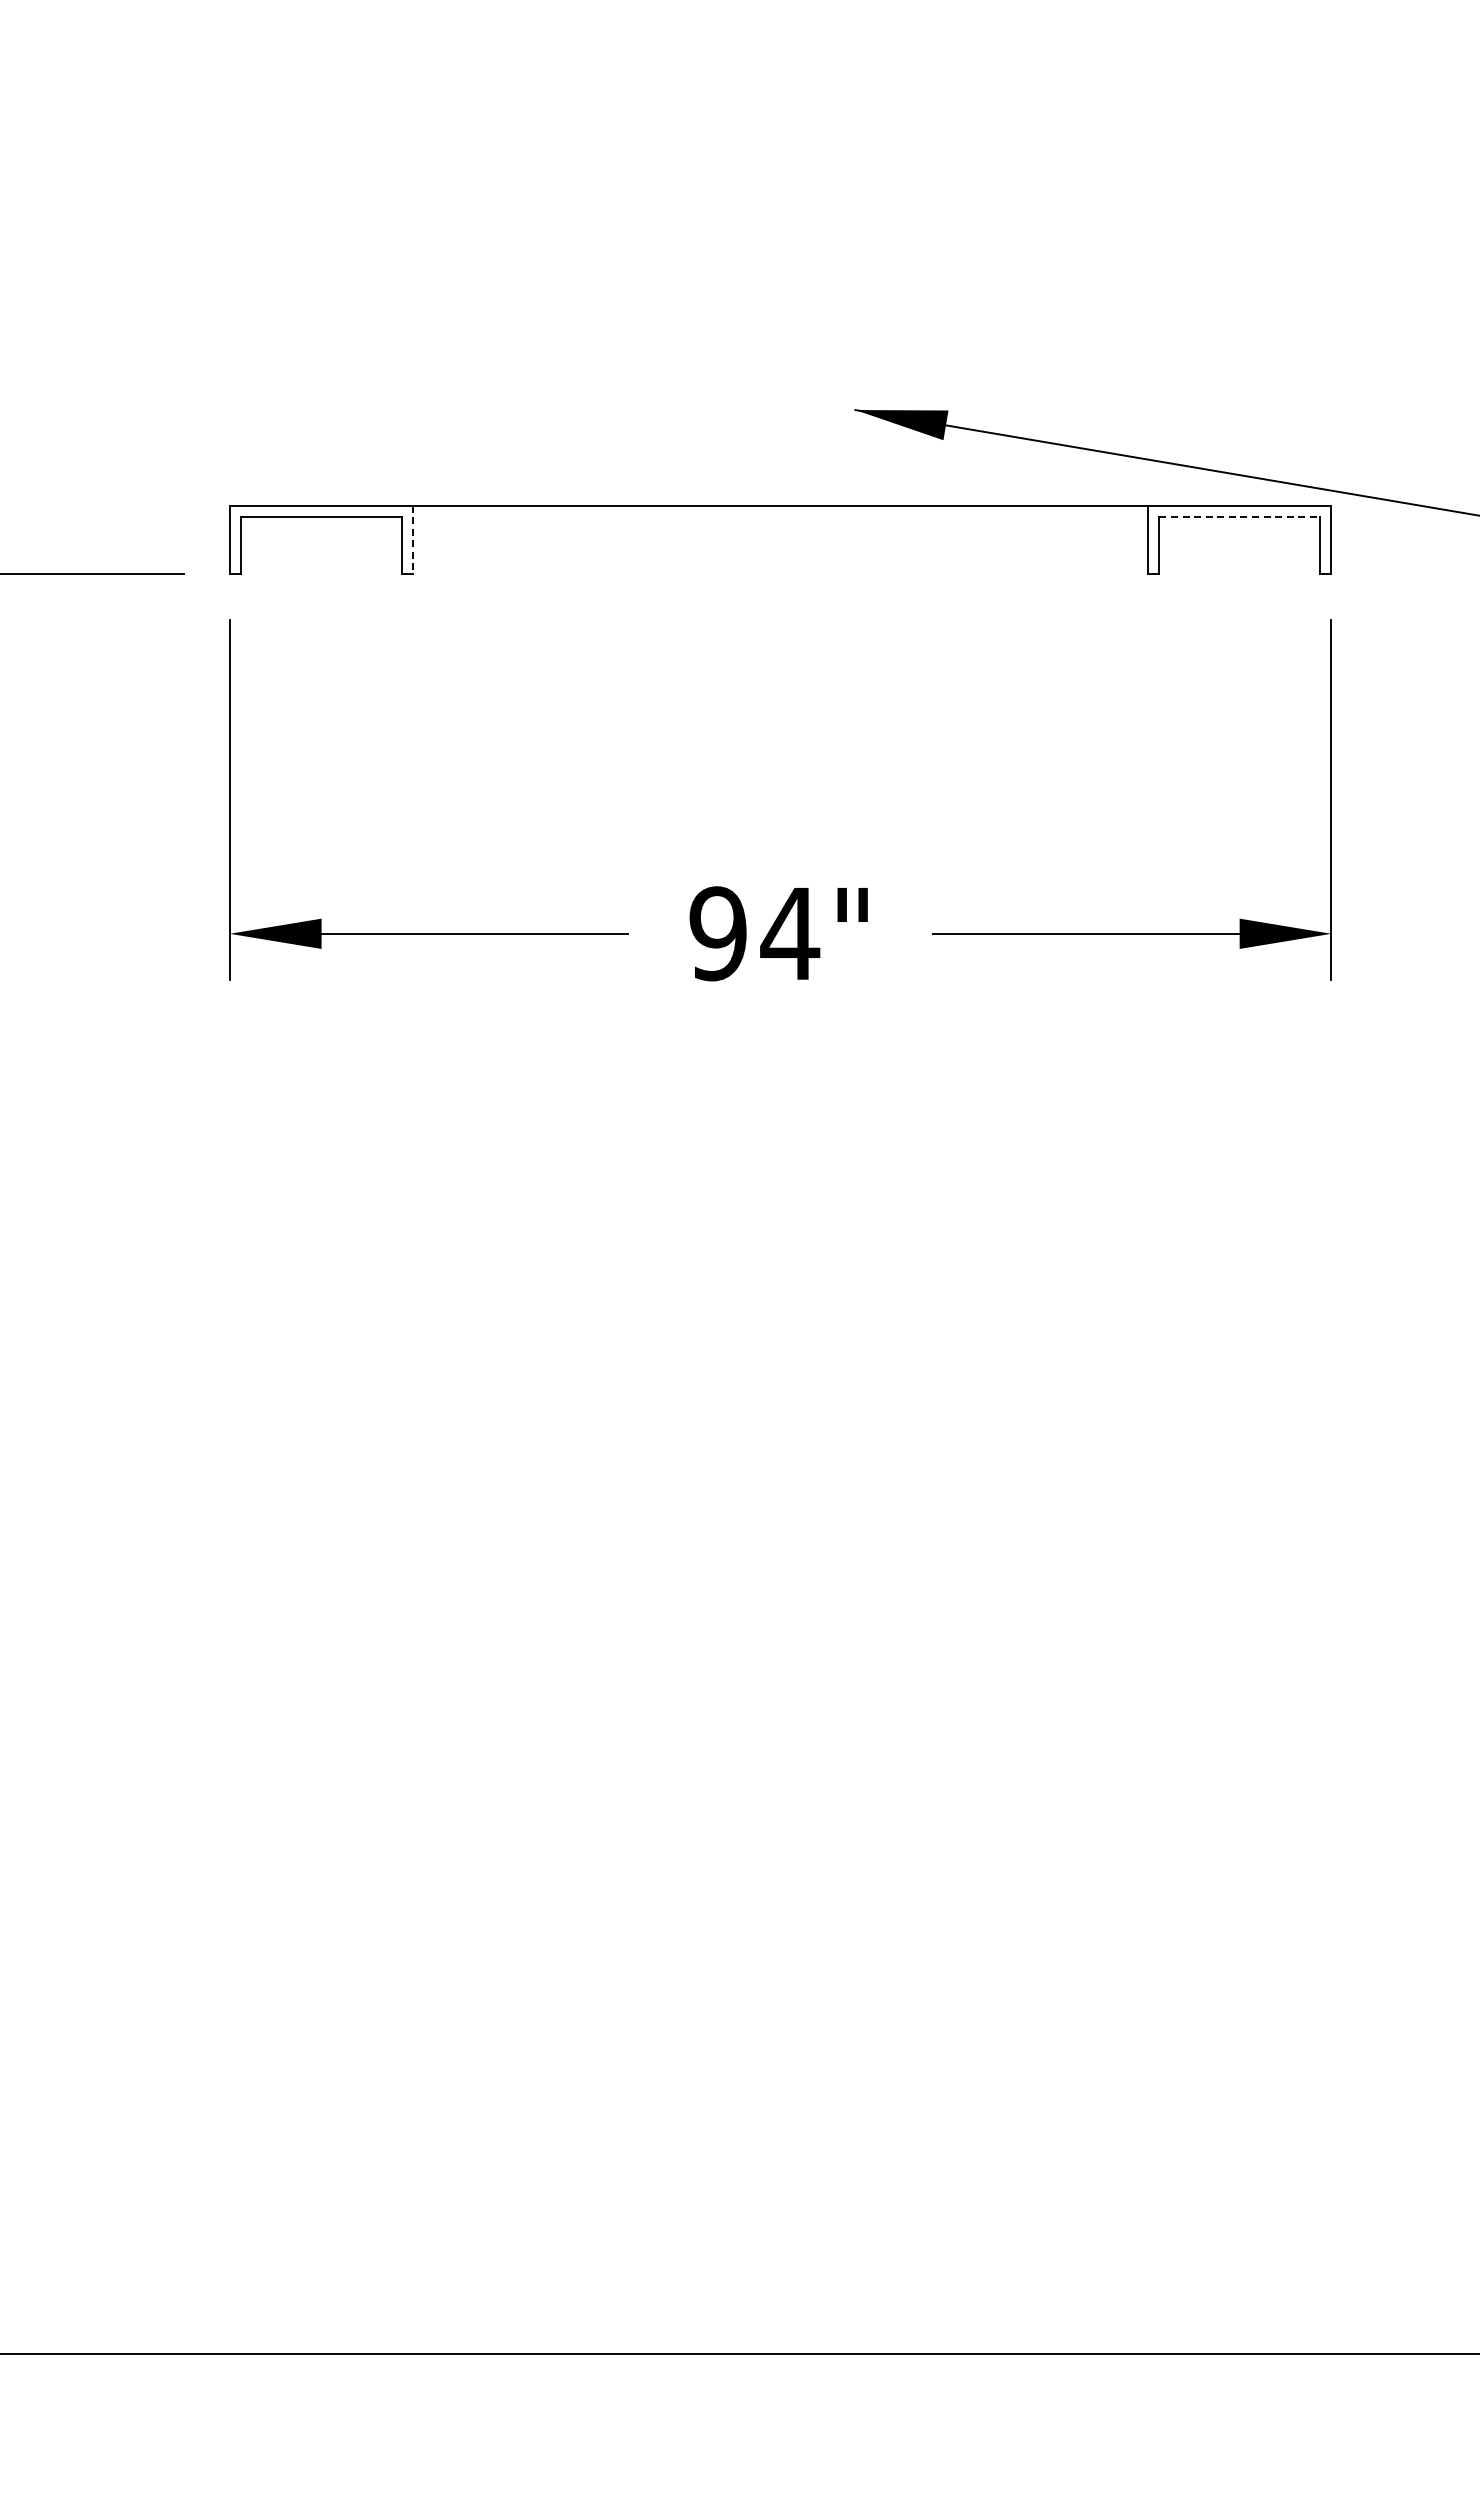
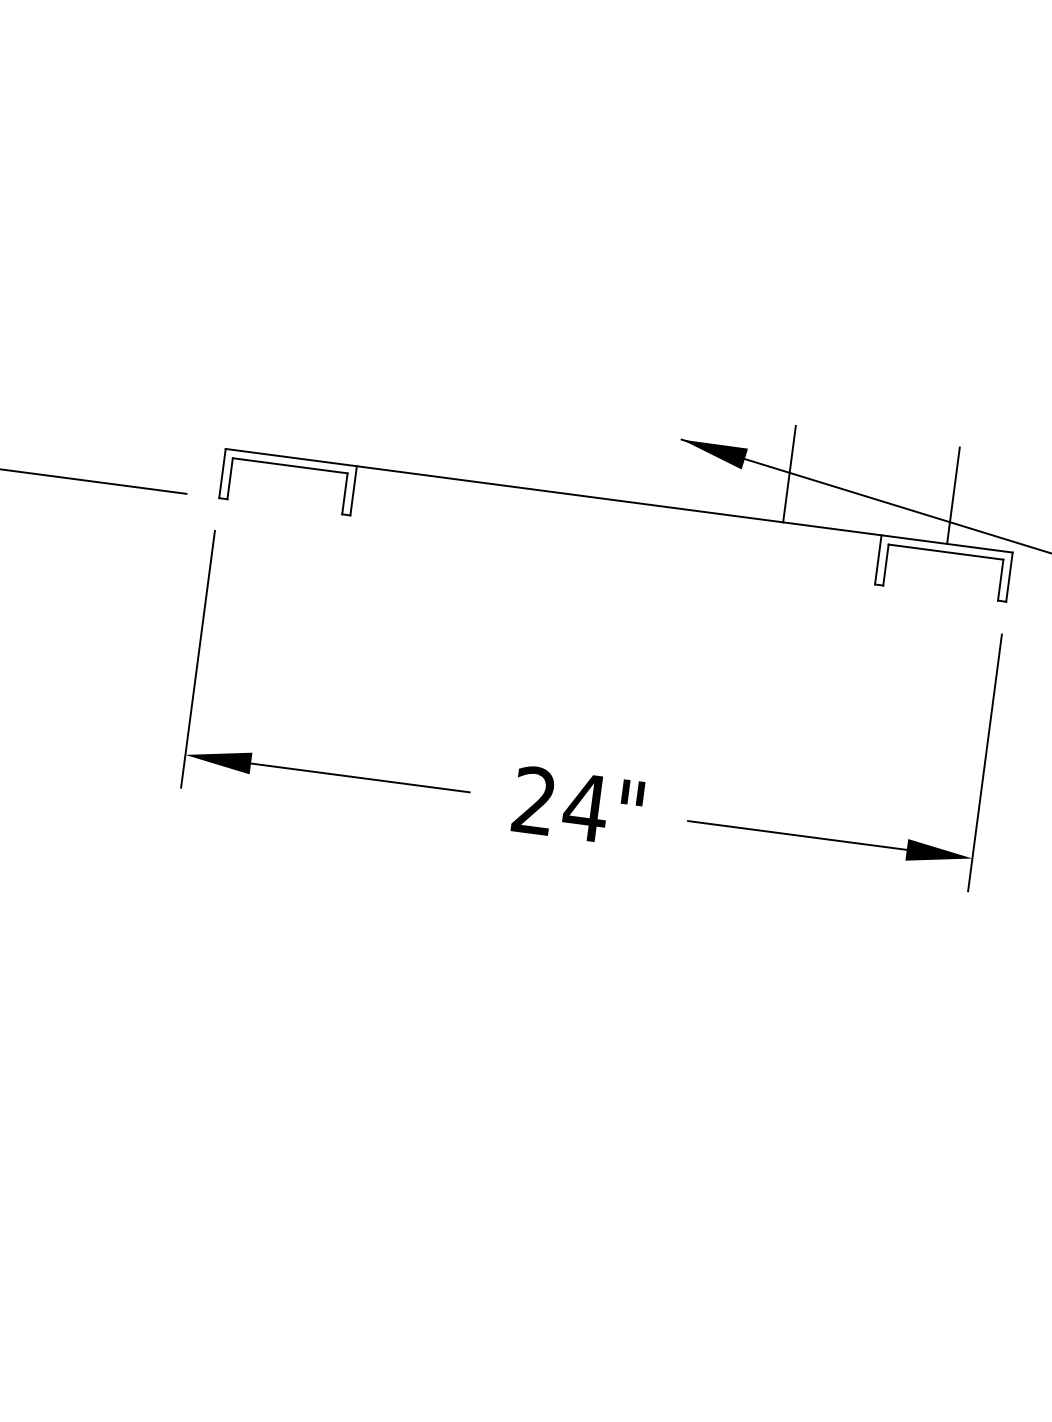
line: (1010, 437) -> (789, 473), added
line: (1239, 437) -> (953, 495), added
line: (1240, 517) -> (946, 552), dashed -> solid
line: (413, 540) -> (353, 491), dashed -> solid
text: (717, 933) -> (533, 800), 94" -> 24"

